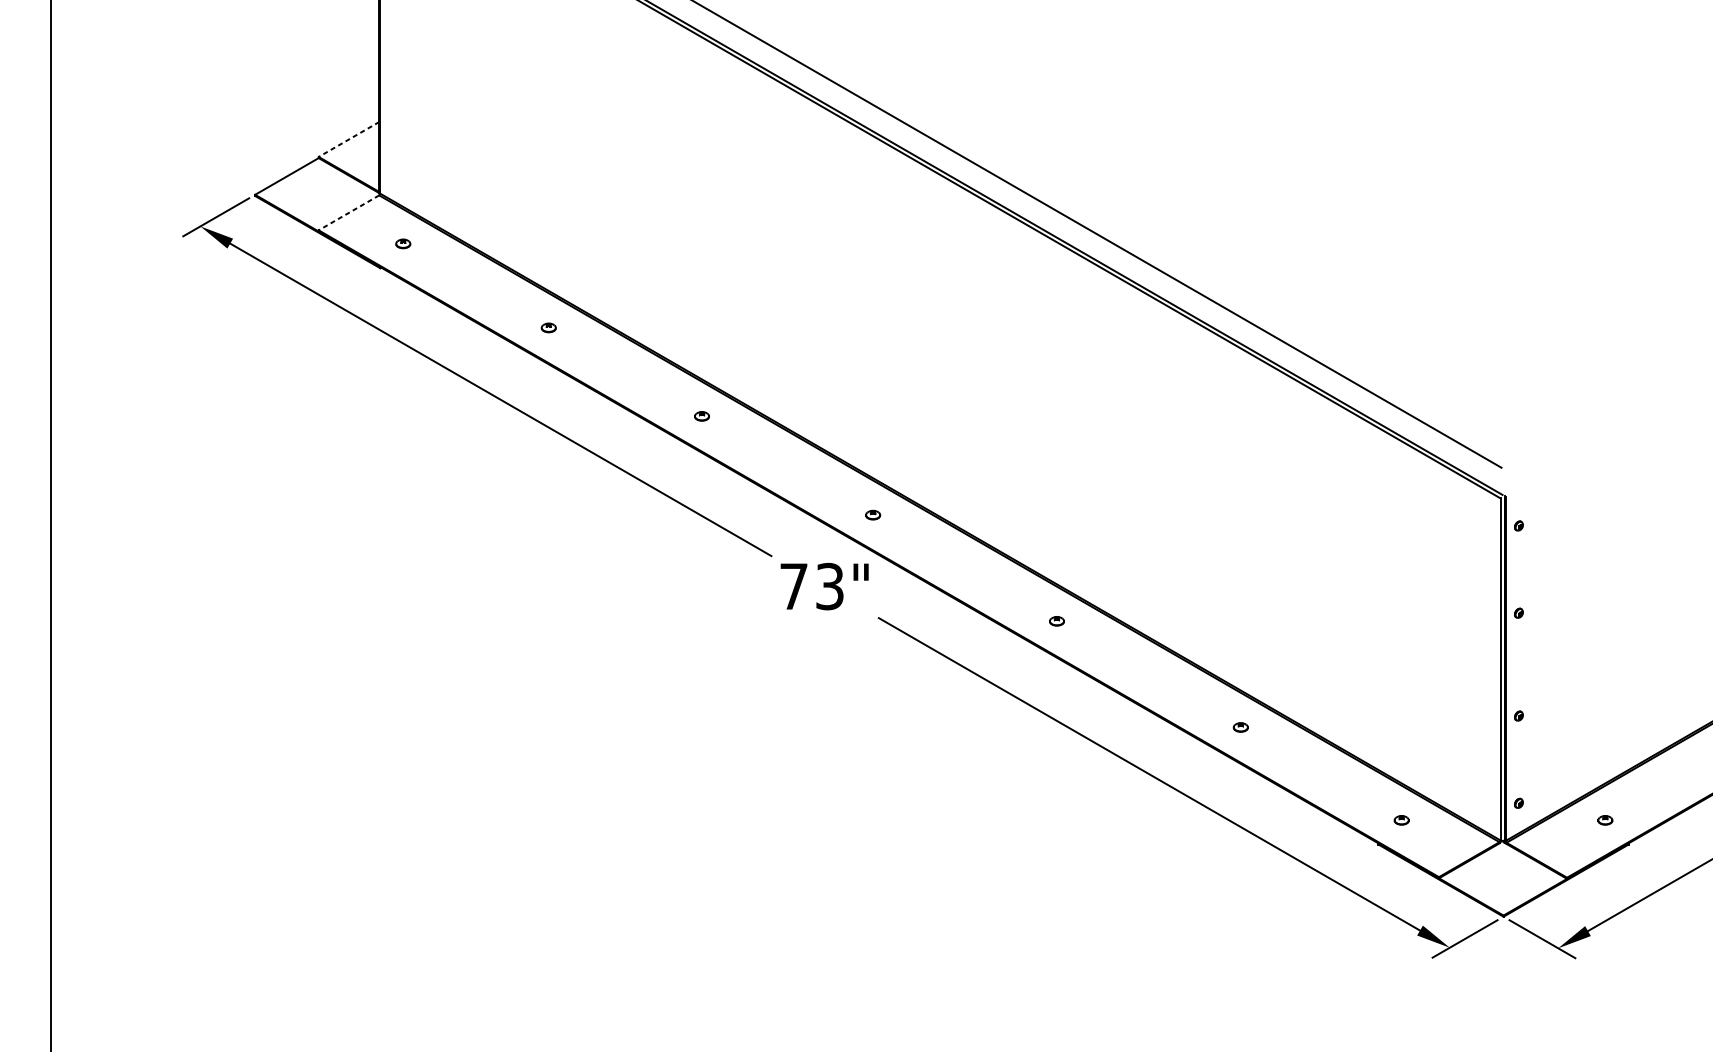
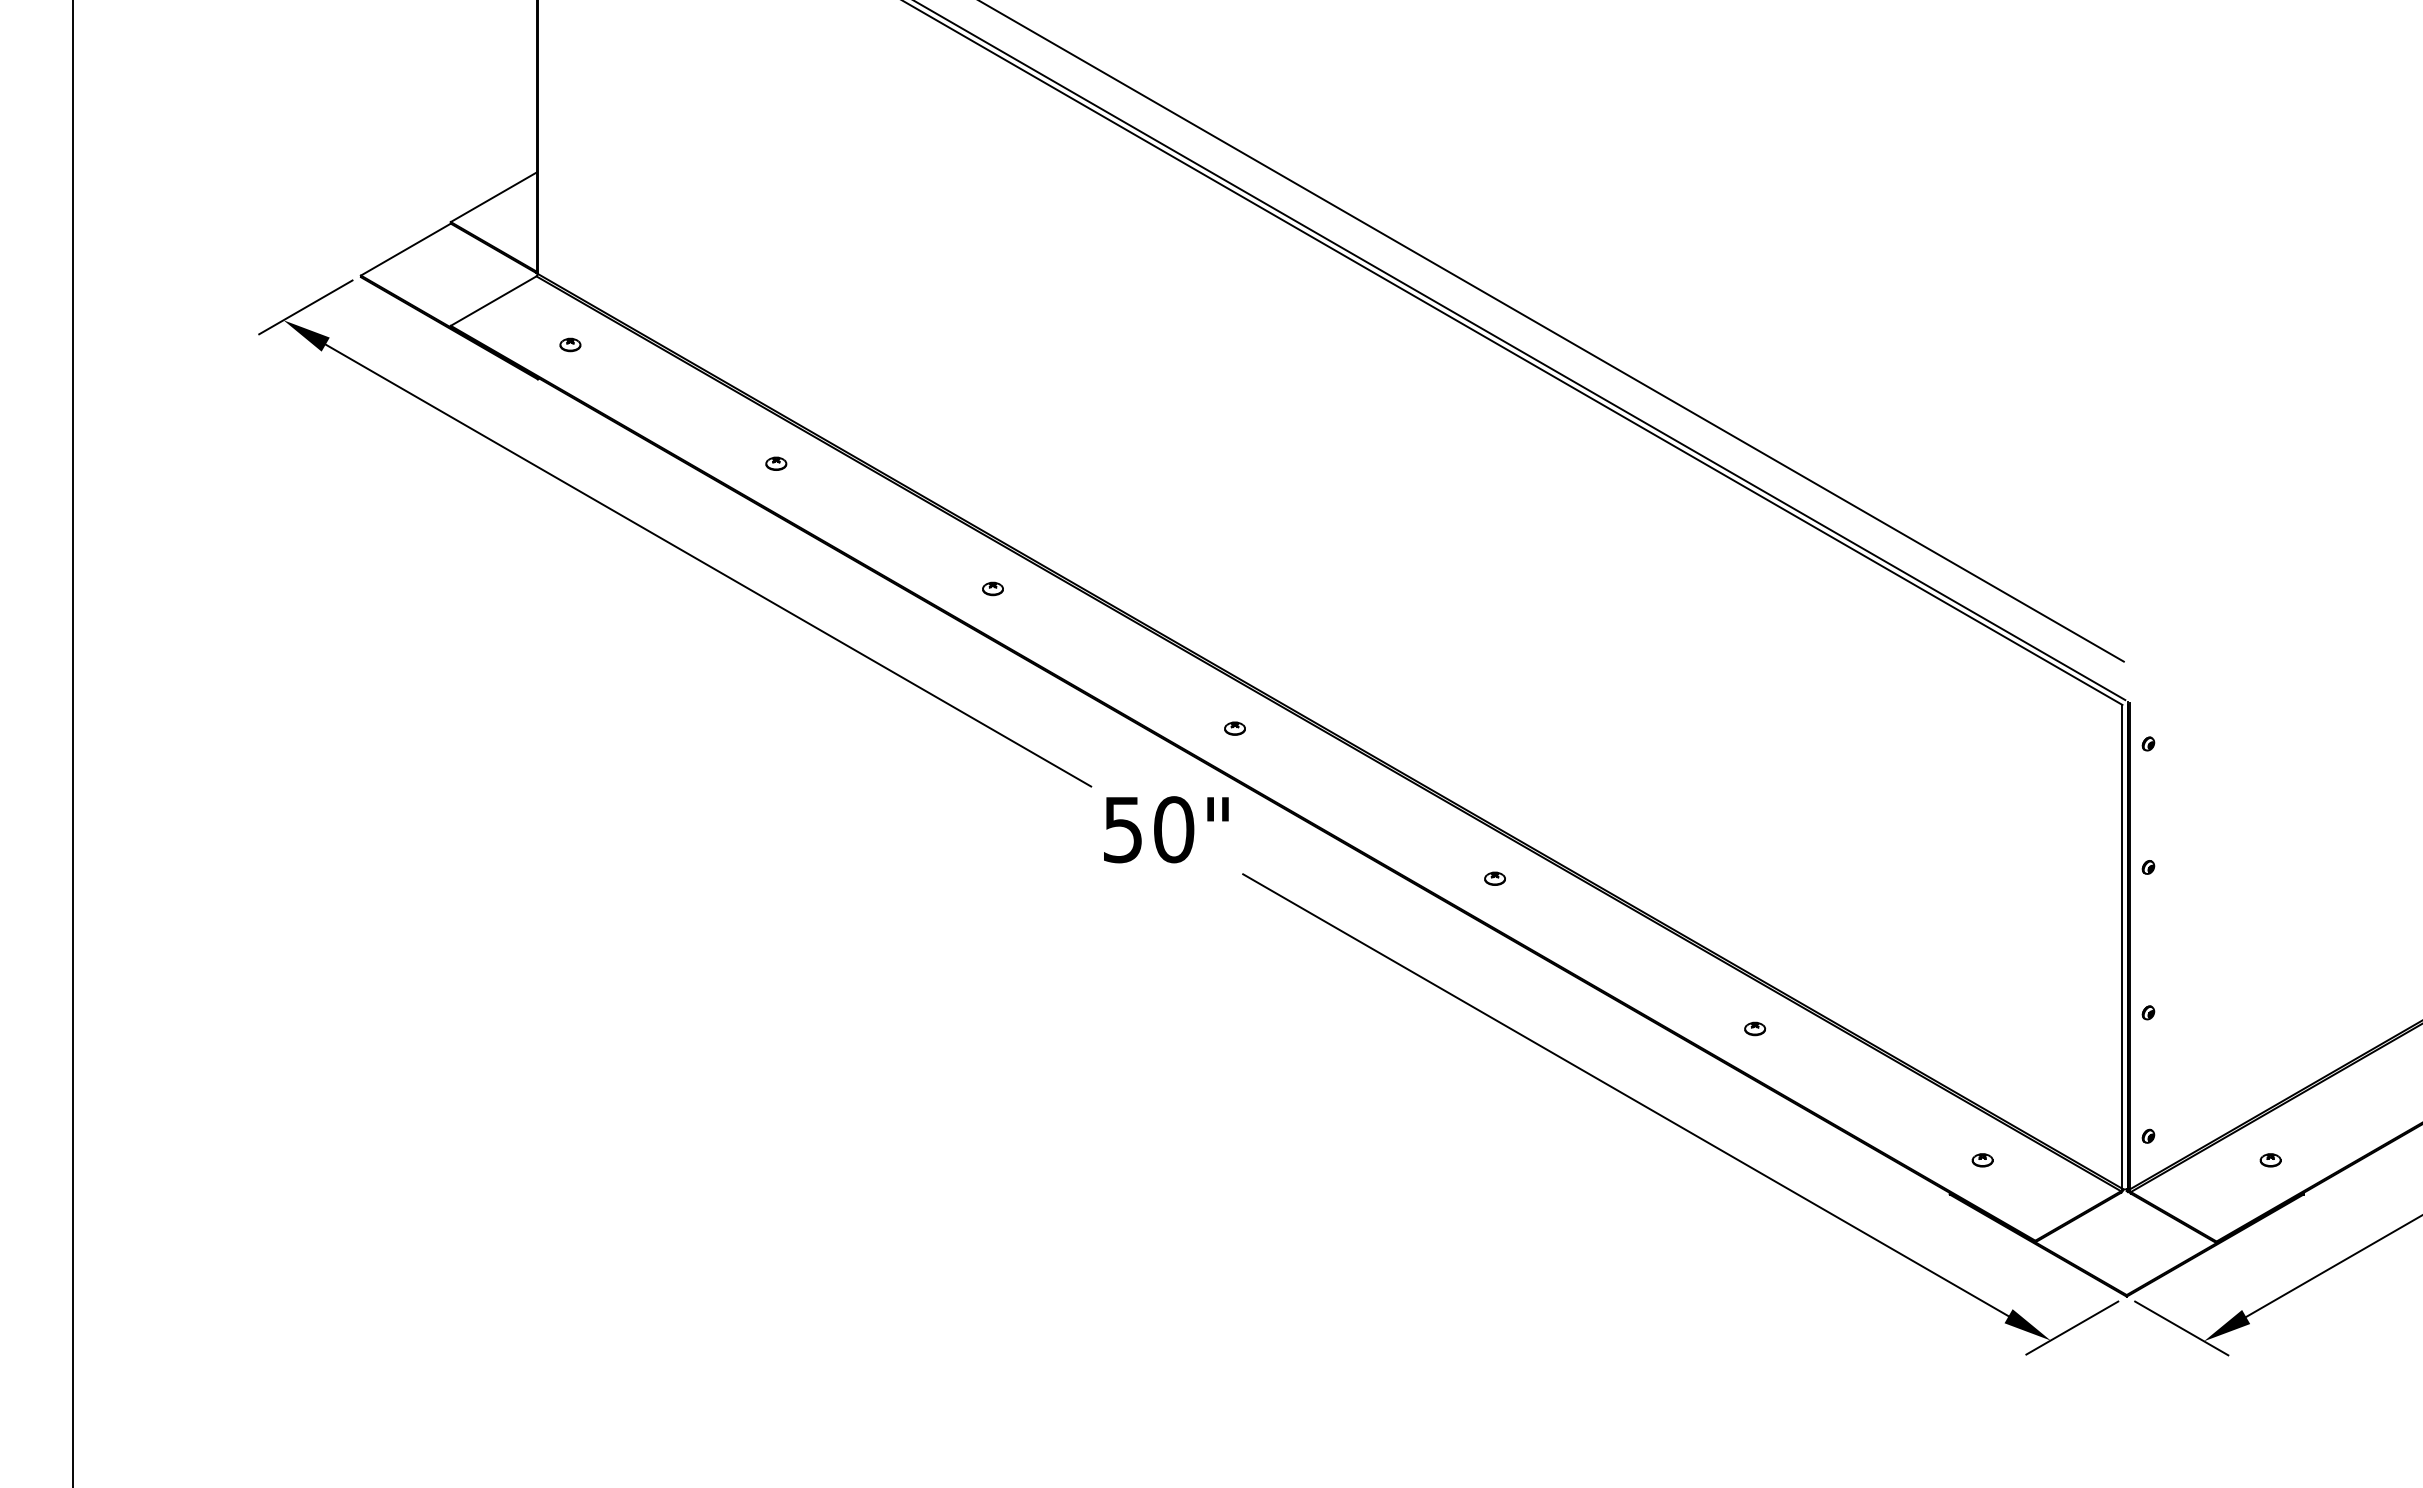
line: (348, 139) -> (493, 197), dashed -> solid
line: (348, 213) -> (493, 301), dashed -> solid
text: (812, 586) -> (1149, 829), 73" -> 50"

